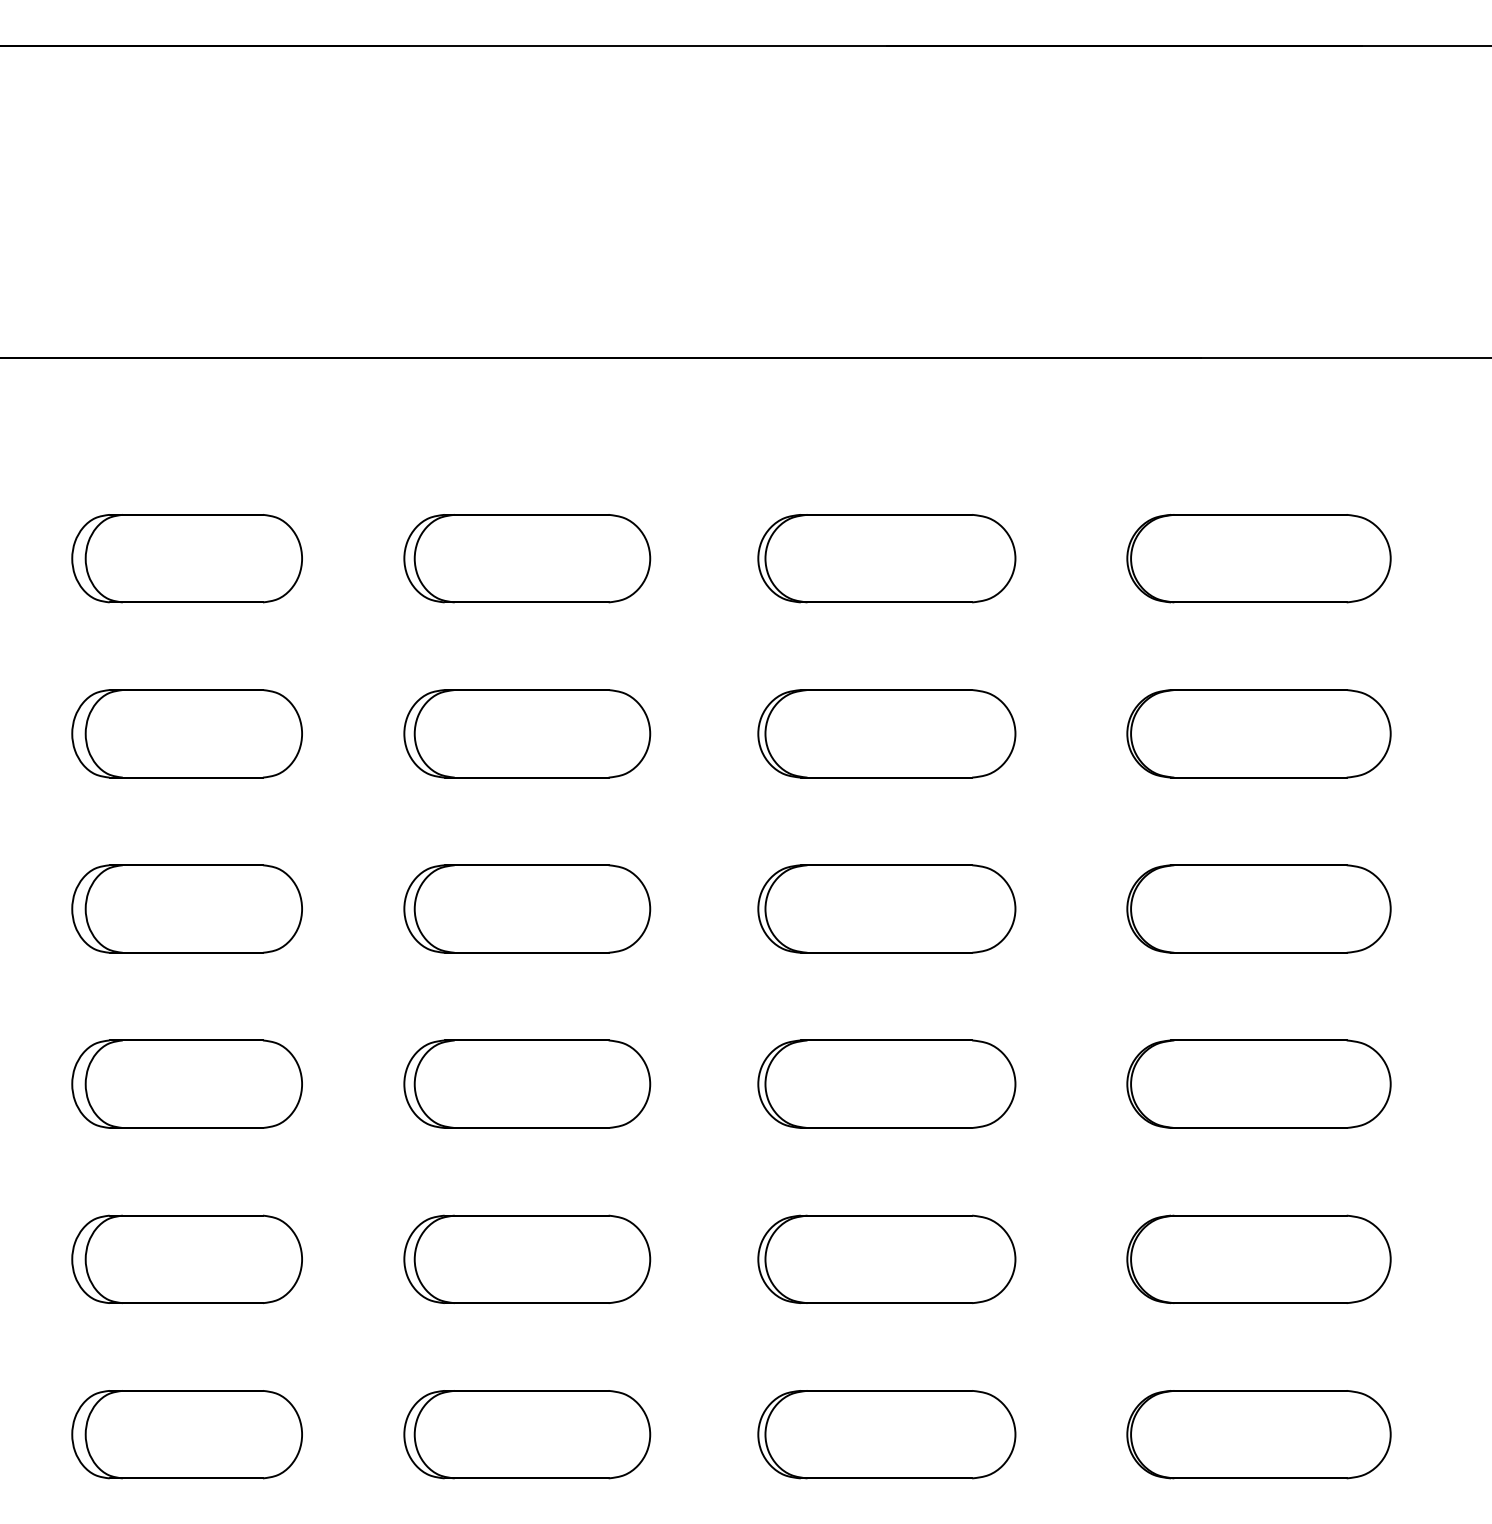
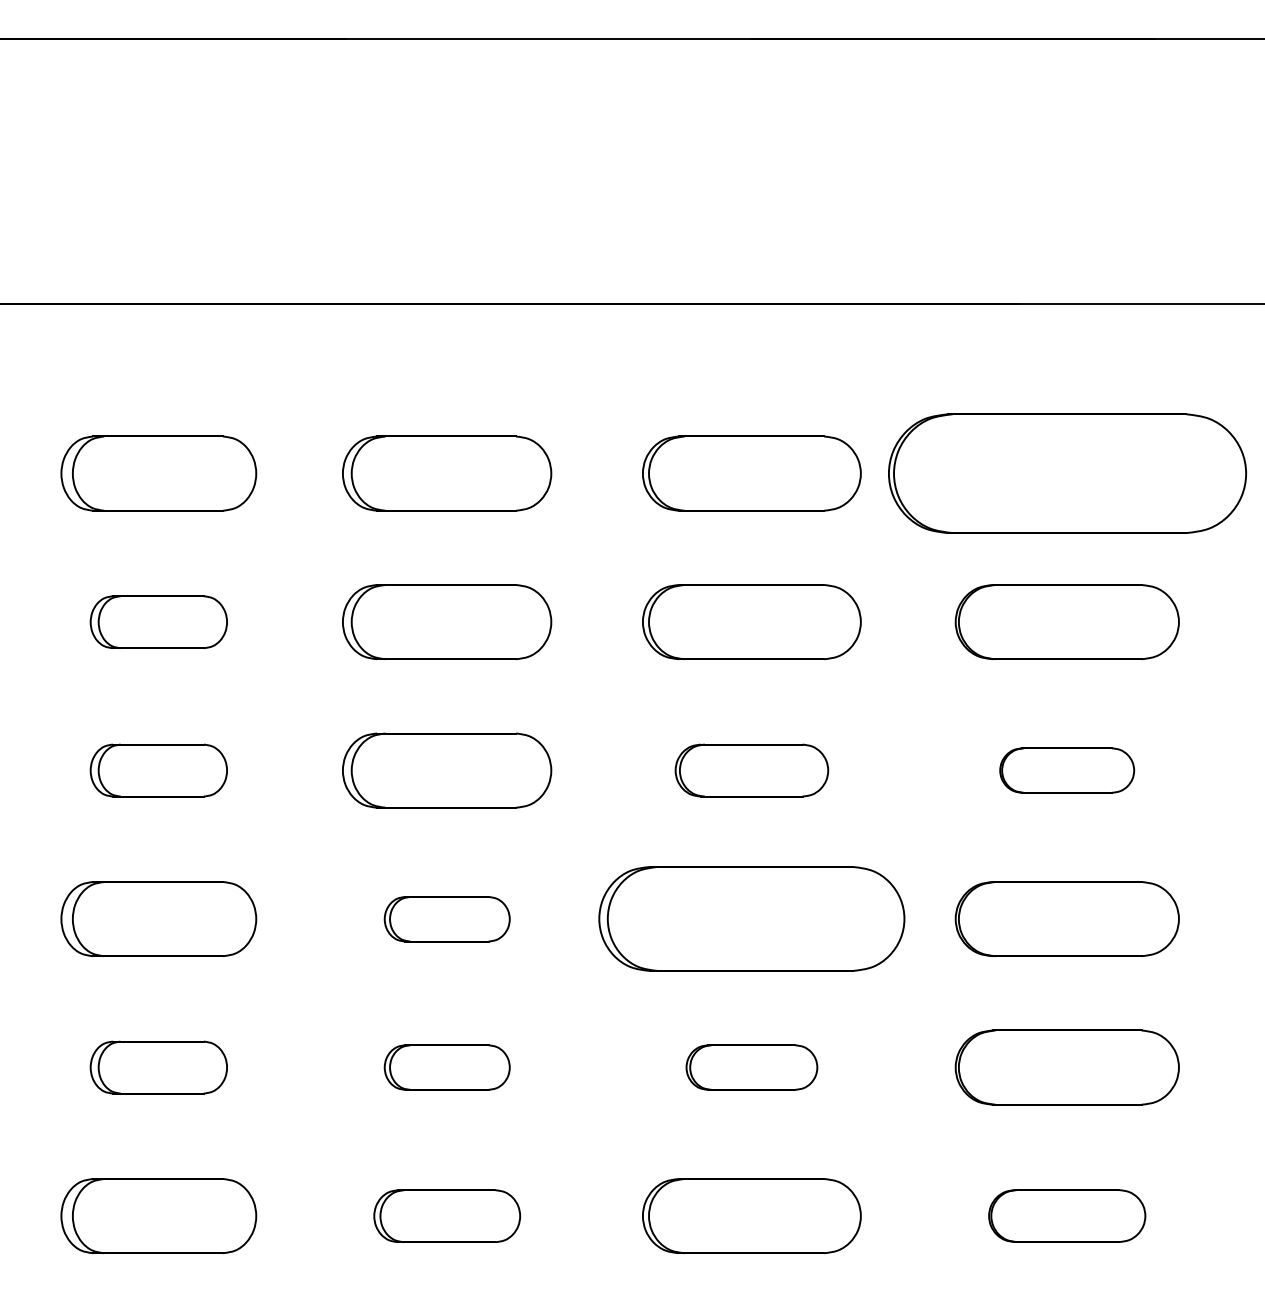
part: (1258, 558) -> (1066, 473), size x1.6
part: (186, 734) -> (158, 622), size x0.7
part: (186, 908) -> (158, 770), size x0.7
part: (886, 908) -> (751, 770), size x0.7
part: (1258, 908) -> (1066, 770), size x0.6
part: (527, 1084) -> (447, 919), size x0.6
part: (886, 1084) -> (751, 919), size x1.4
part: (186, 1259) -> (158, 1067), size x0.7
part: (527, 1259) -> (447, 1067), size x0.6
part: (886, 1259) -> (751, 1067), size x0.6
part: (1258, 1433) -> (1066, 1215), size x0.7
part: (527, 1435) -> (447, 1216), size x0.7

